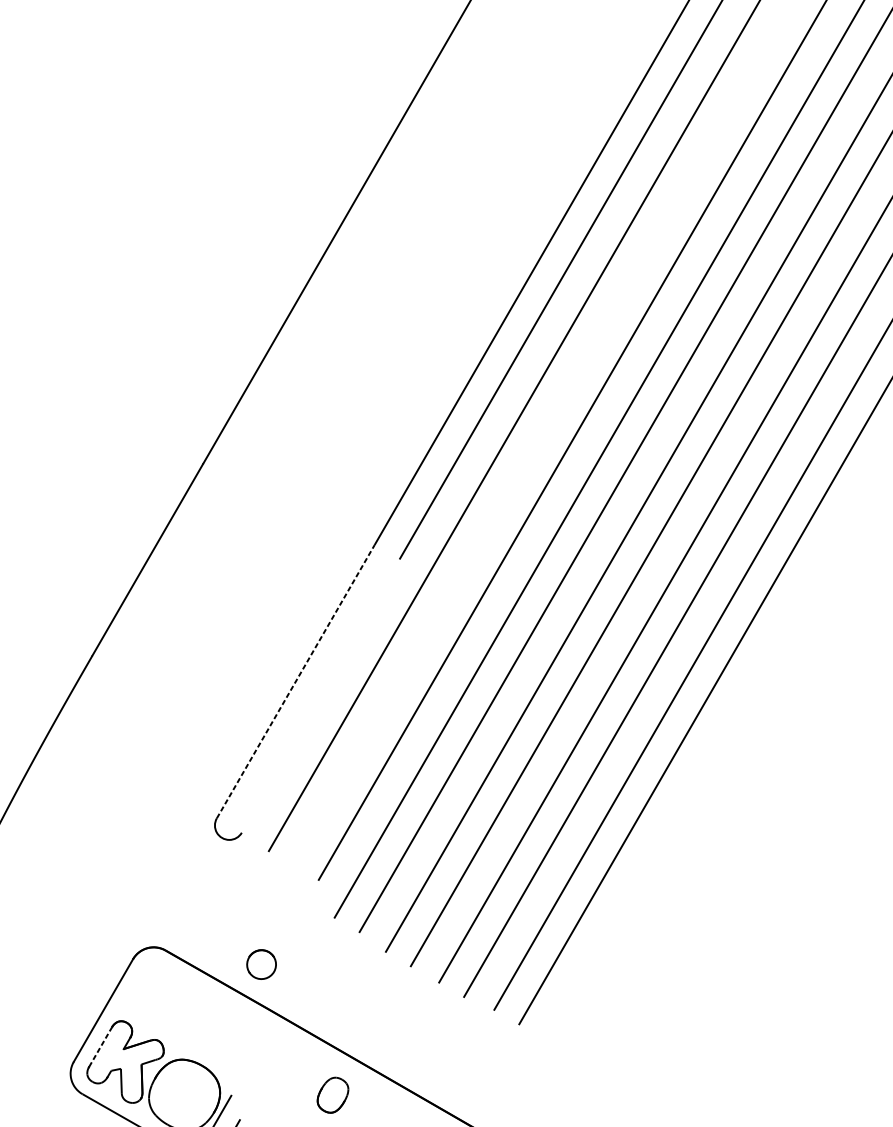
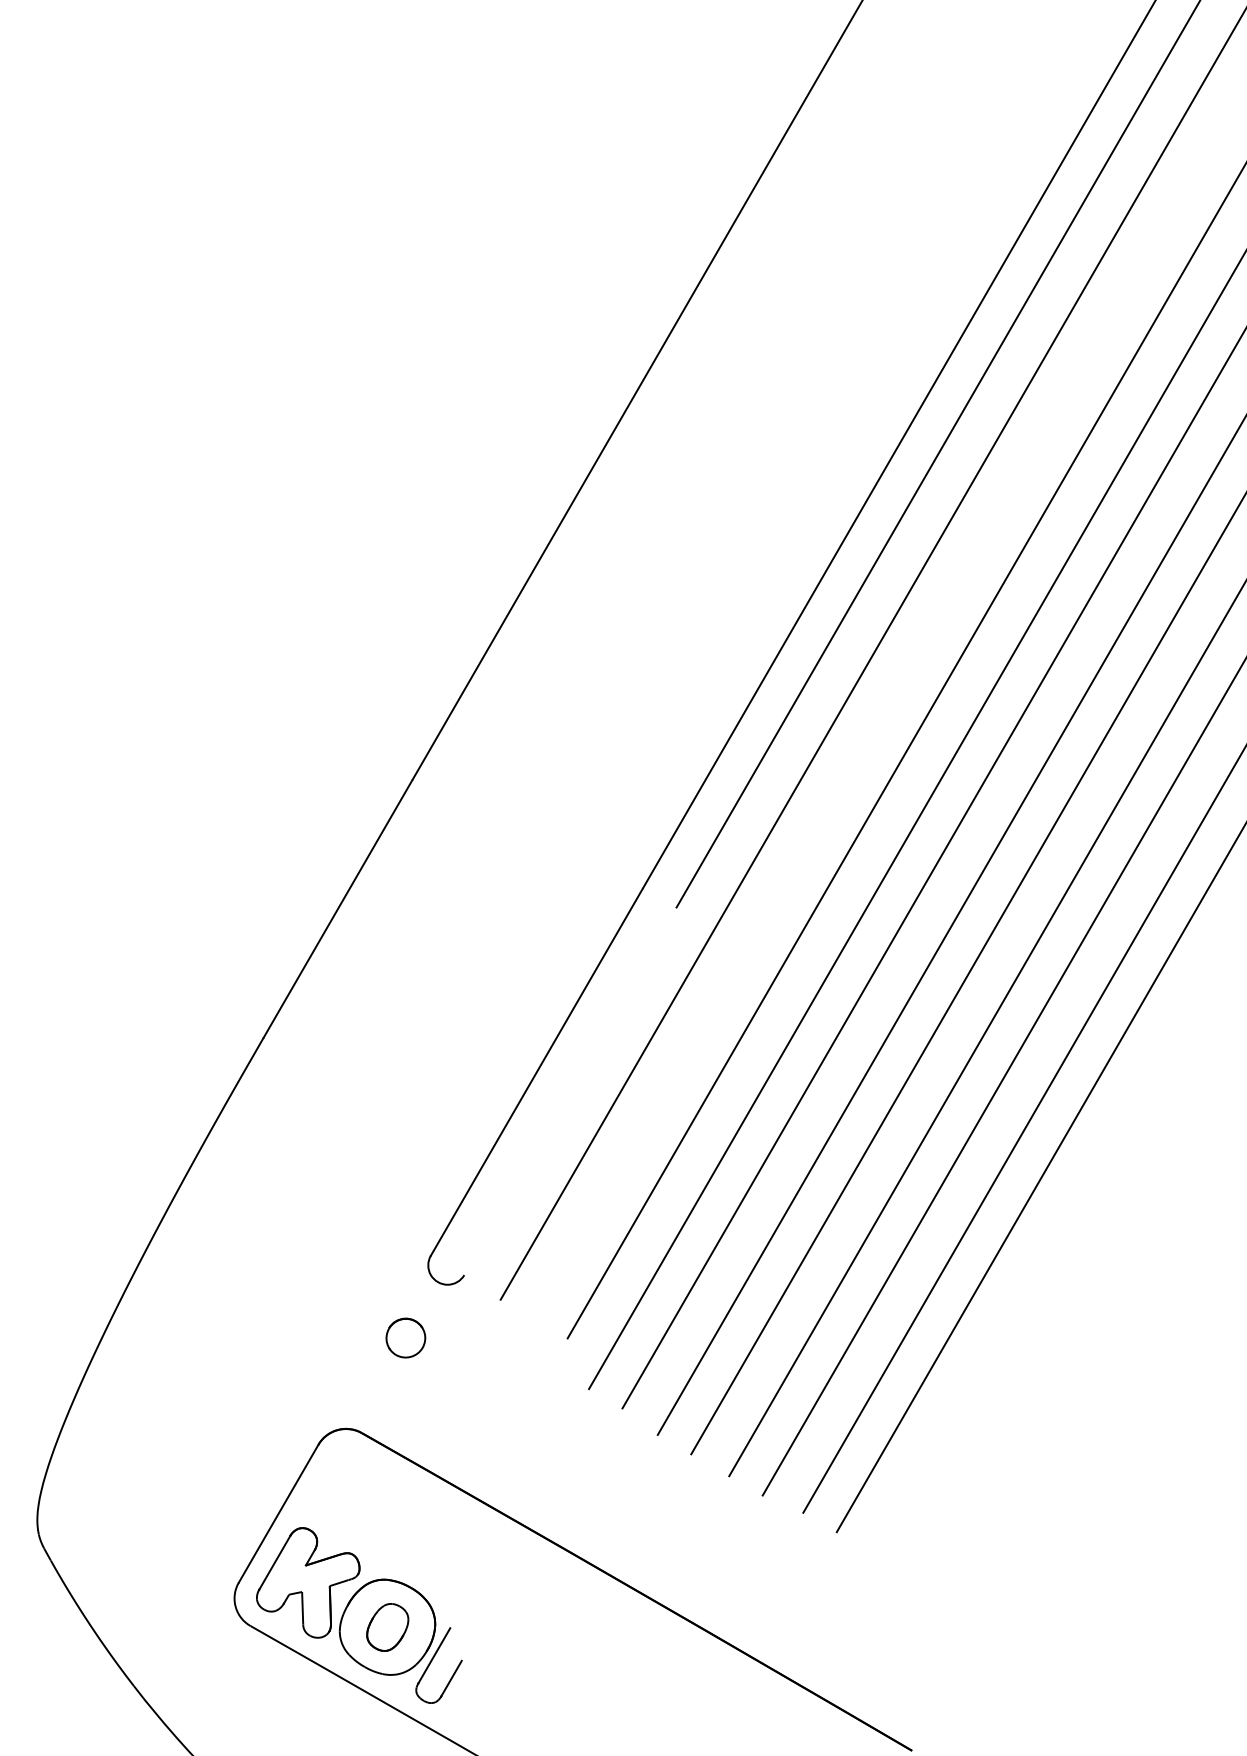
line: (295, 681) -> (536, 1072), dashed -> solid
part: (261, 964) -> (405, 1337), moved
line: (100, 1046) -> (274, 1562), dashed -> solid
part: (332, 1095) -> (387, 1627), moved

